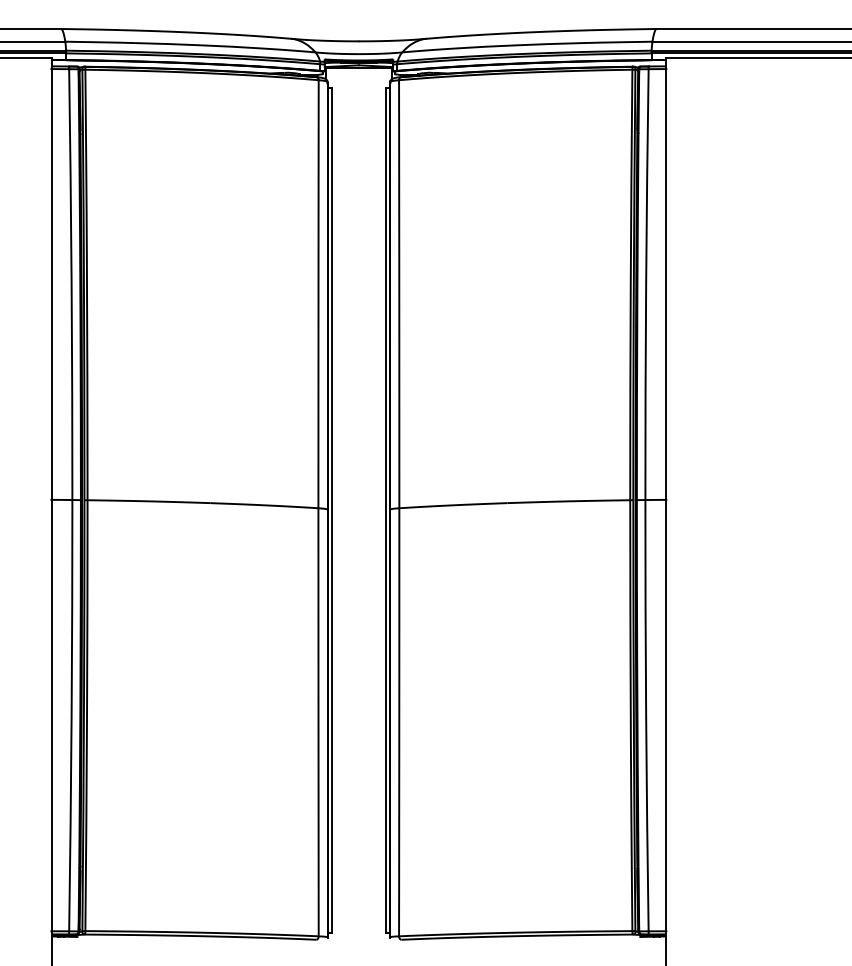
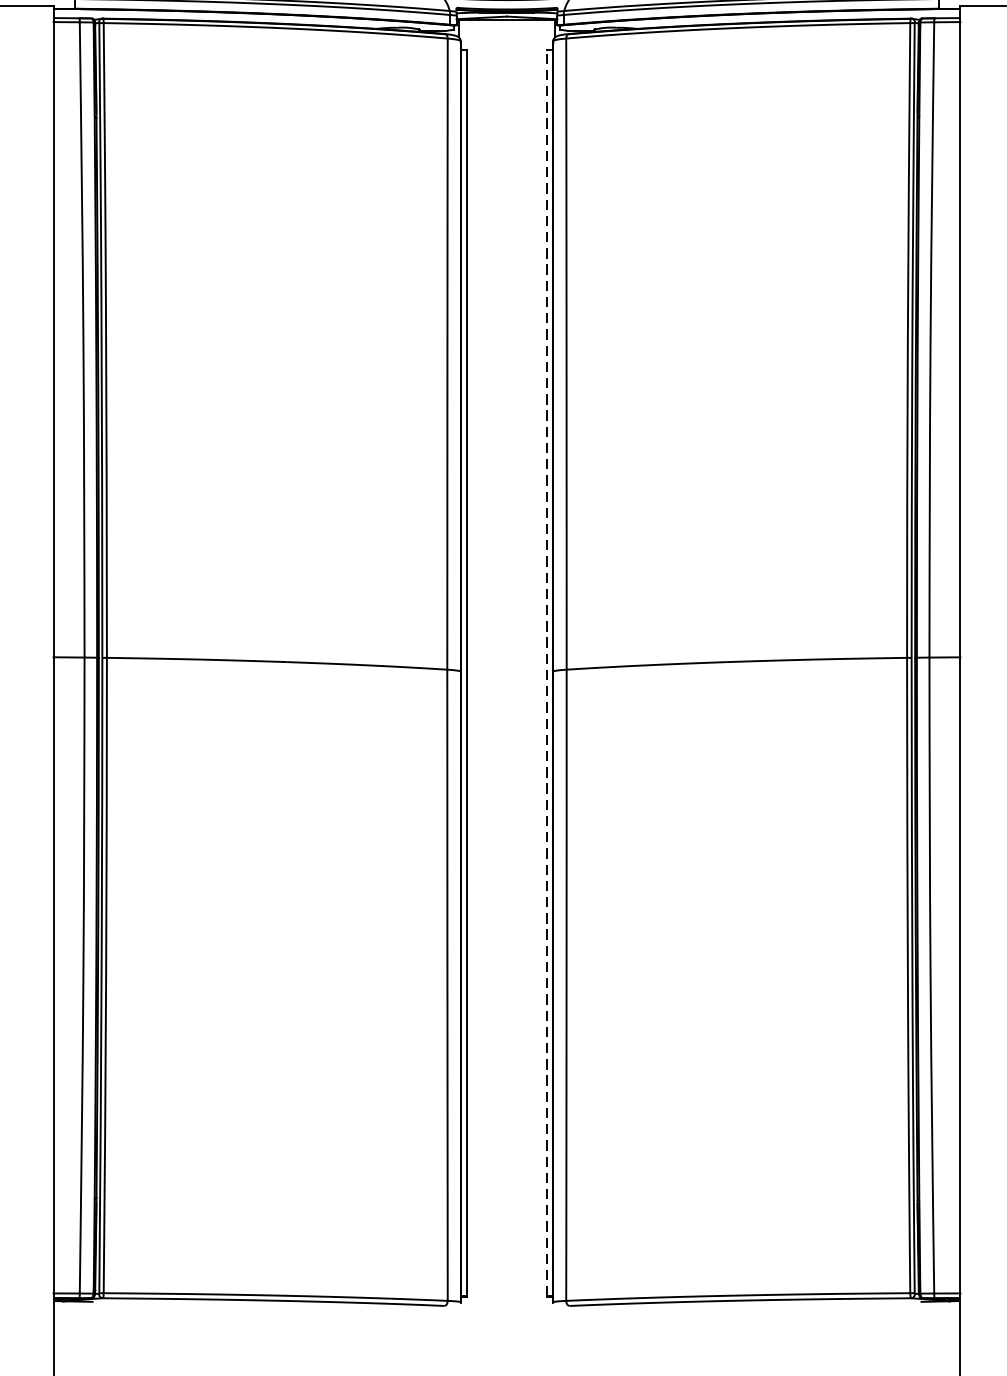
line: (385, 510) -> (546, 673), solid -> dashed

